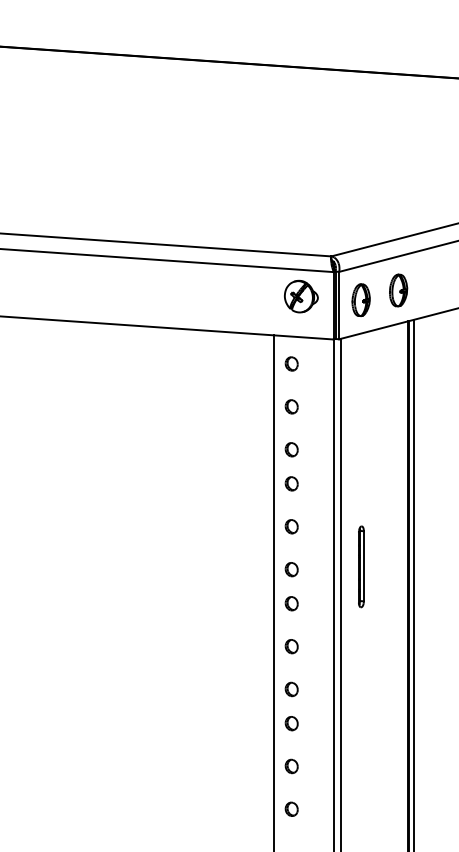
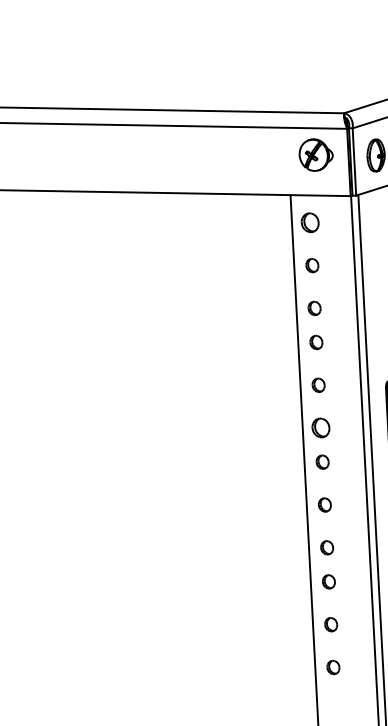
part: (291, 363) -> (309, 222), size x1.4
part: (291, 569) -> (320, 428), size x1.4

